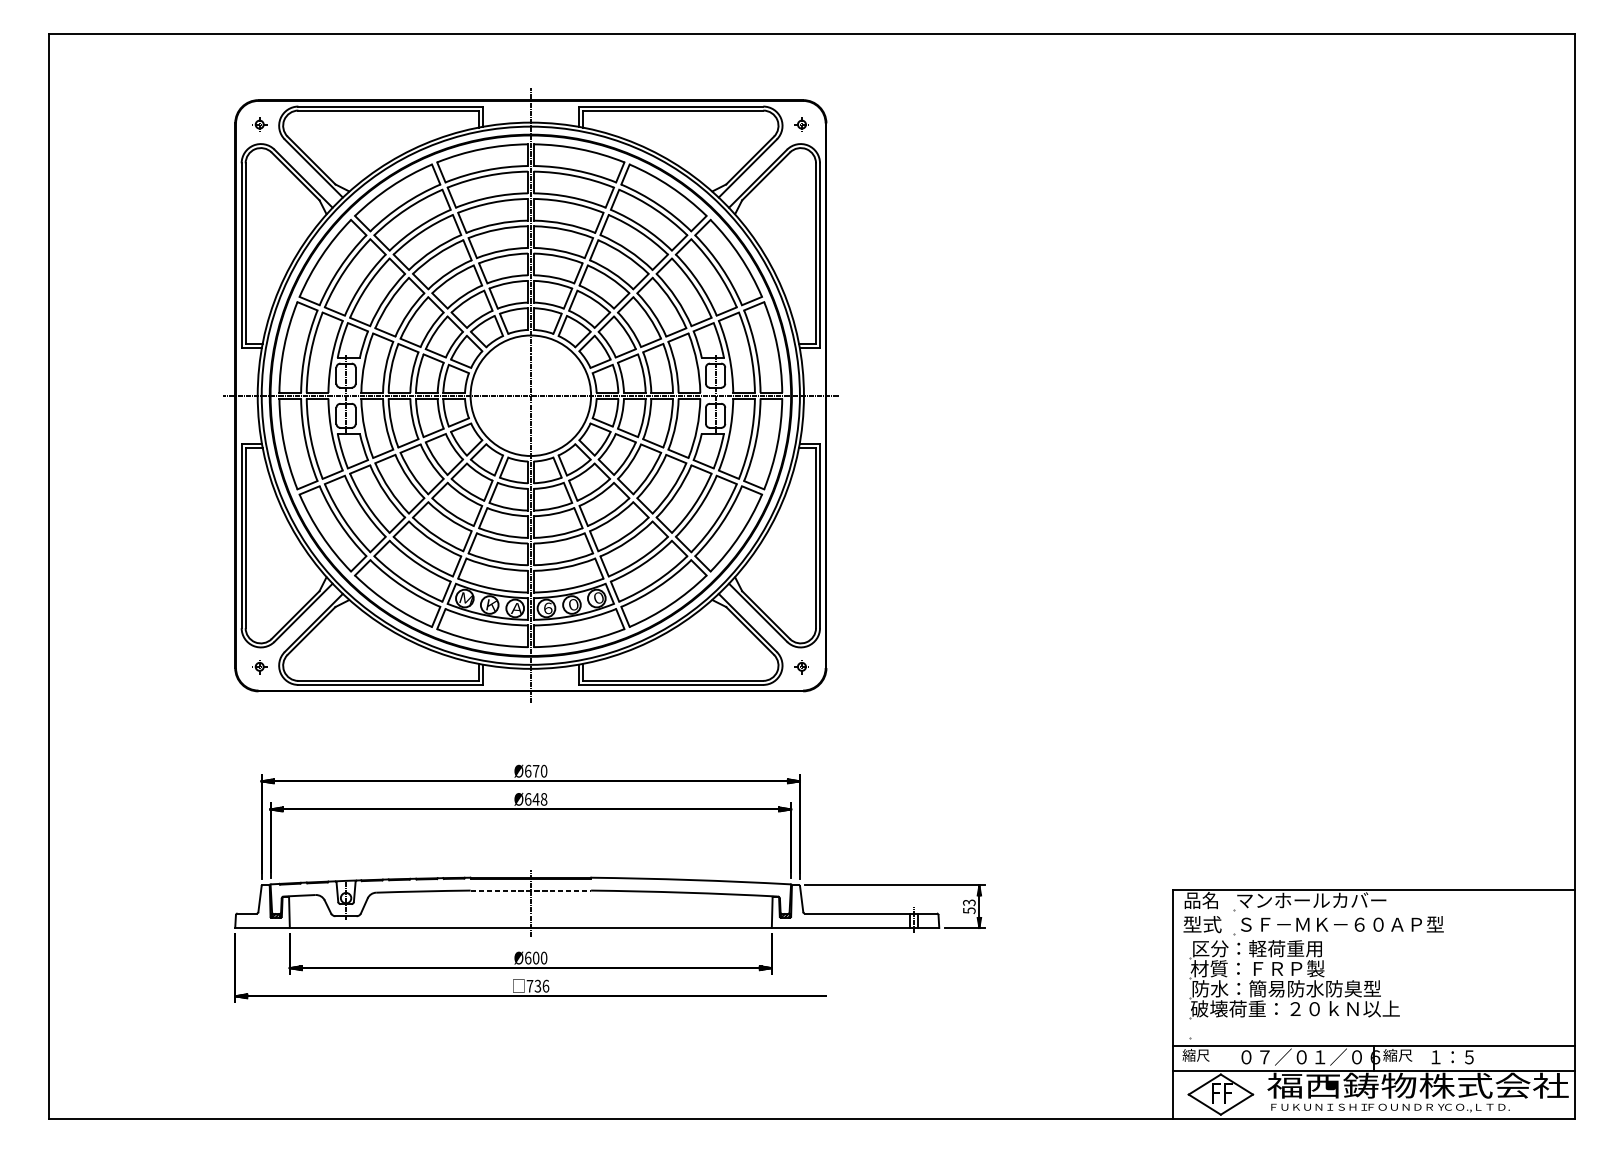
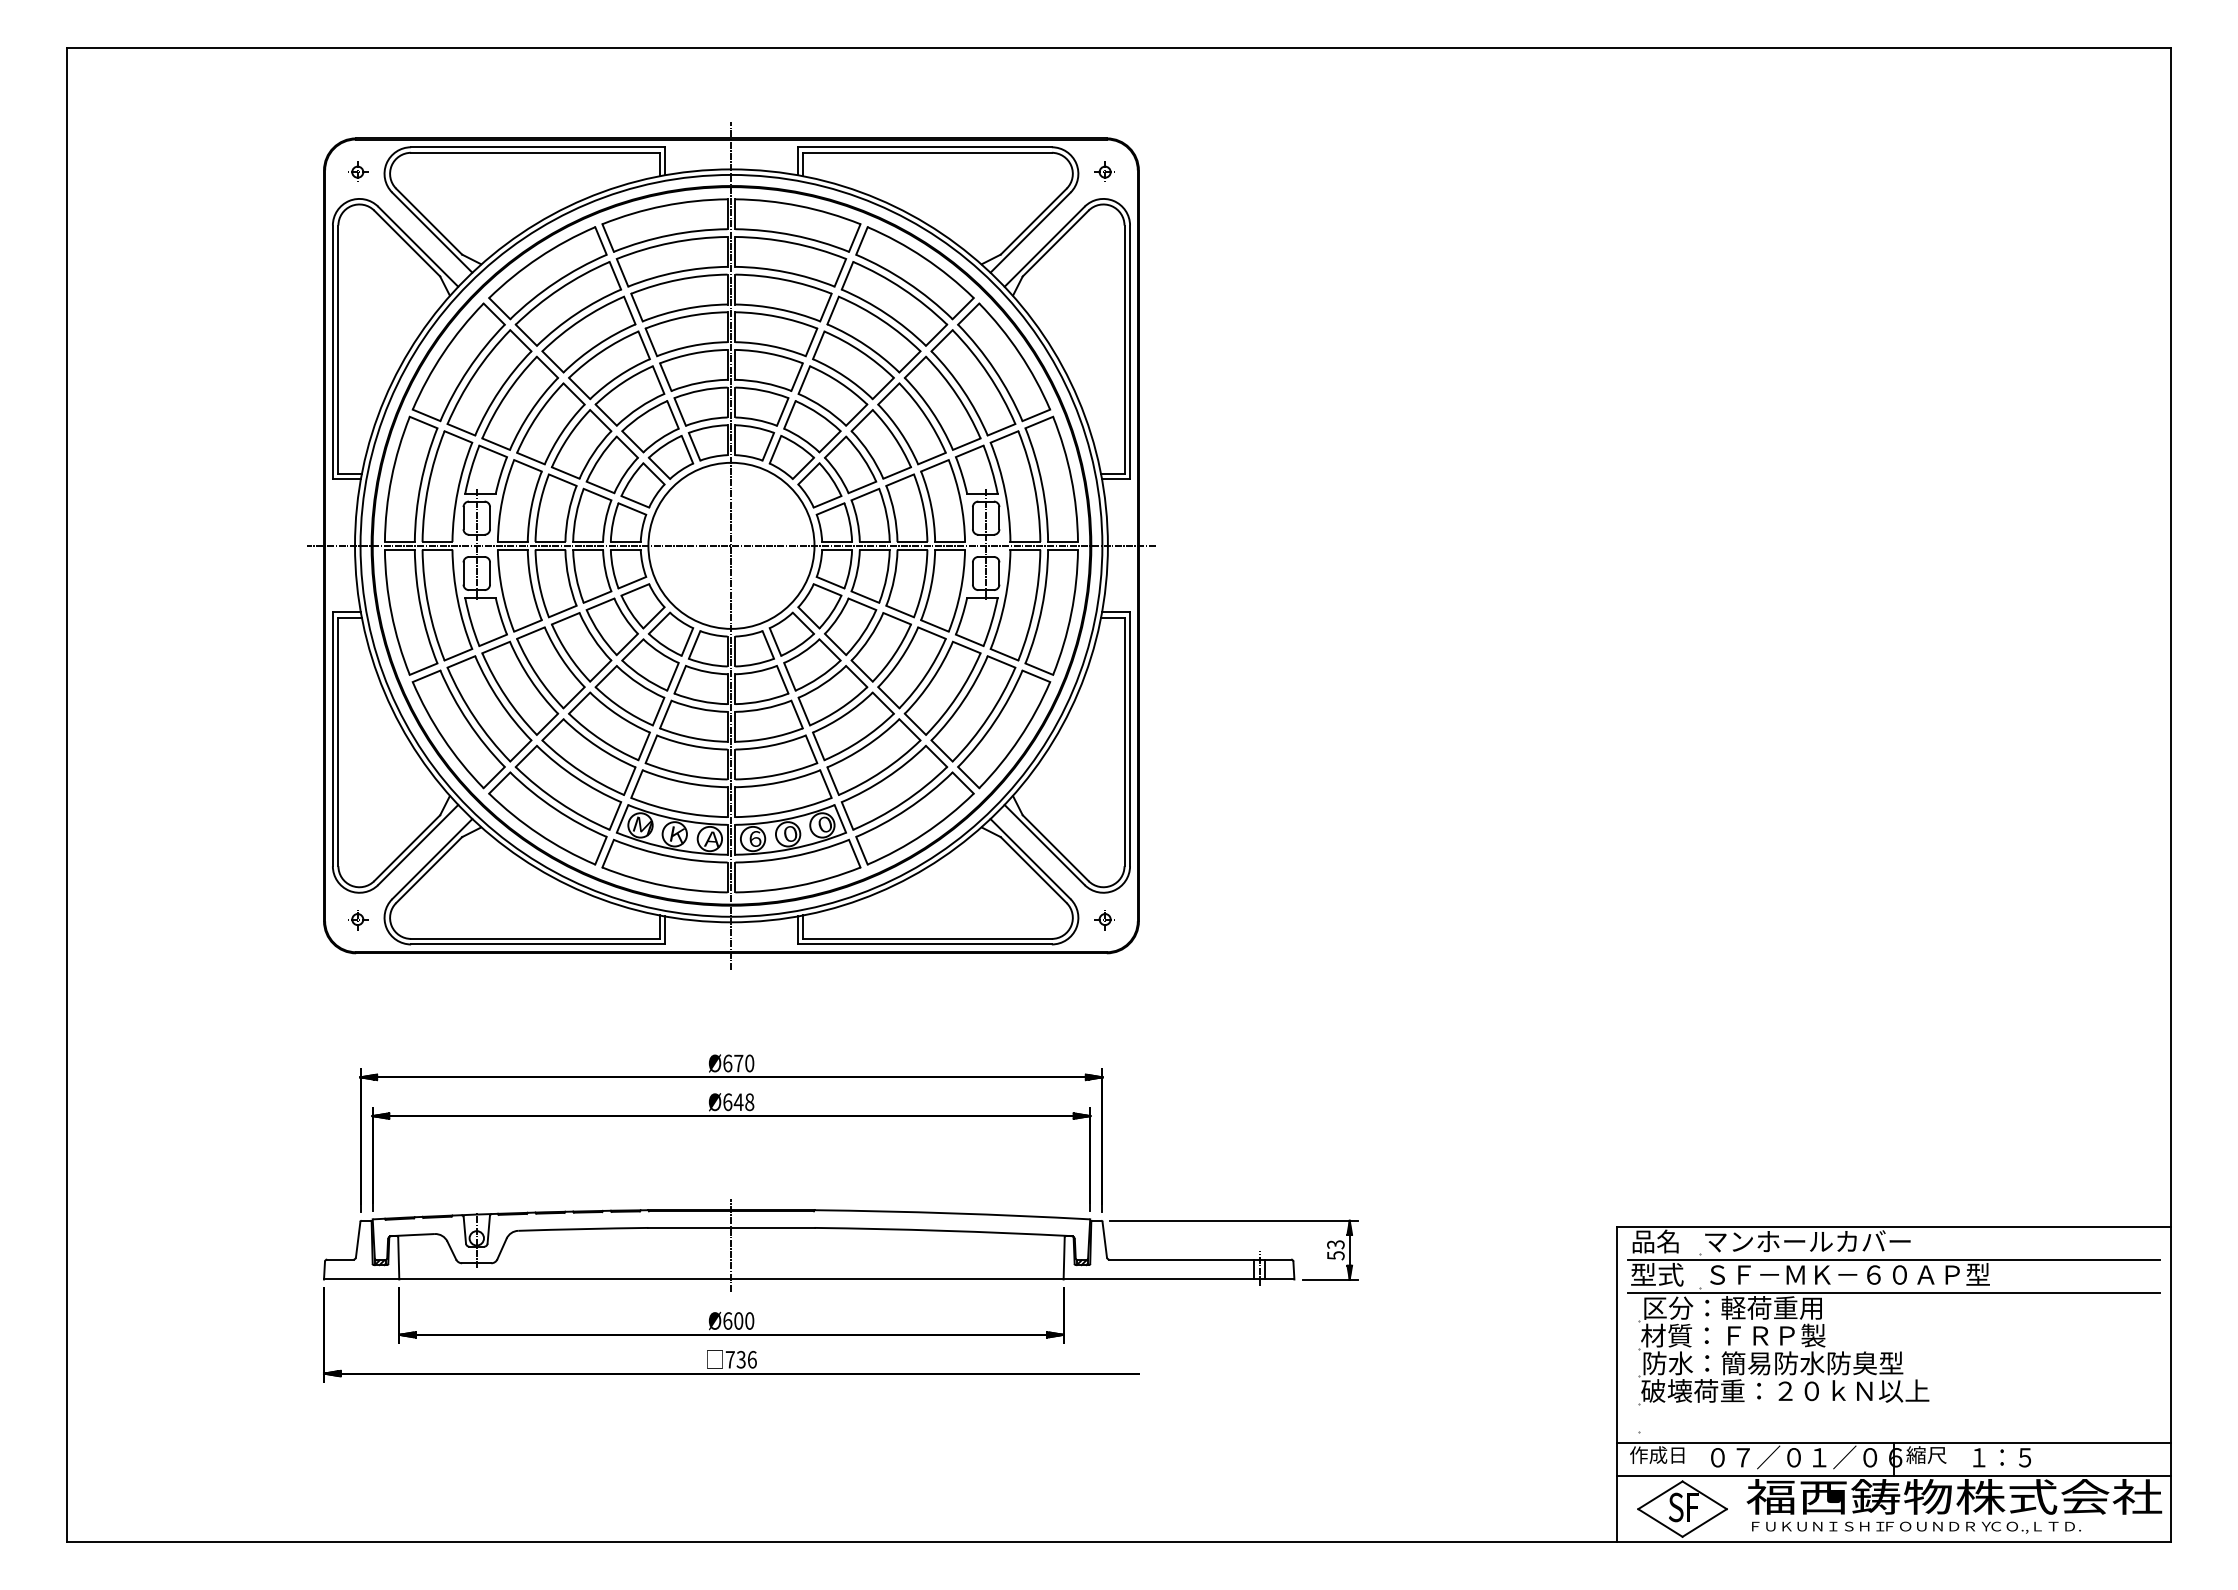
line: (530, 890) -> (731, 1227), dashed -> solid
line: (1373, 914) -> (1893, 1260), added
line: (1373, 938) -> (1893, 1293), added
text: (1201, 1054) -> (1656, 1454), 縮尺 -> 作成日
text: (1216, 1093) -> (1676, 1507), F -> S

